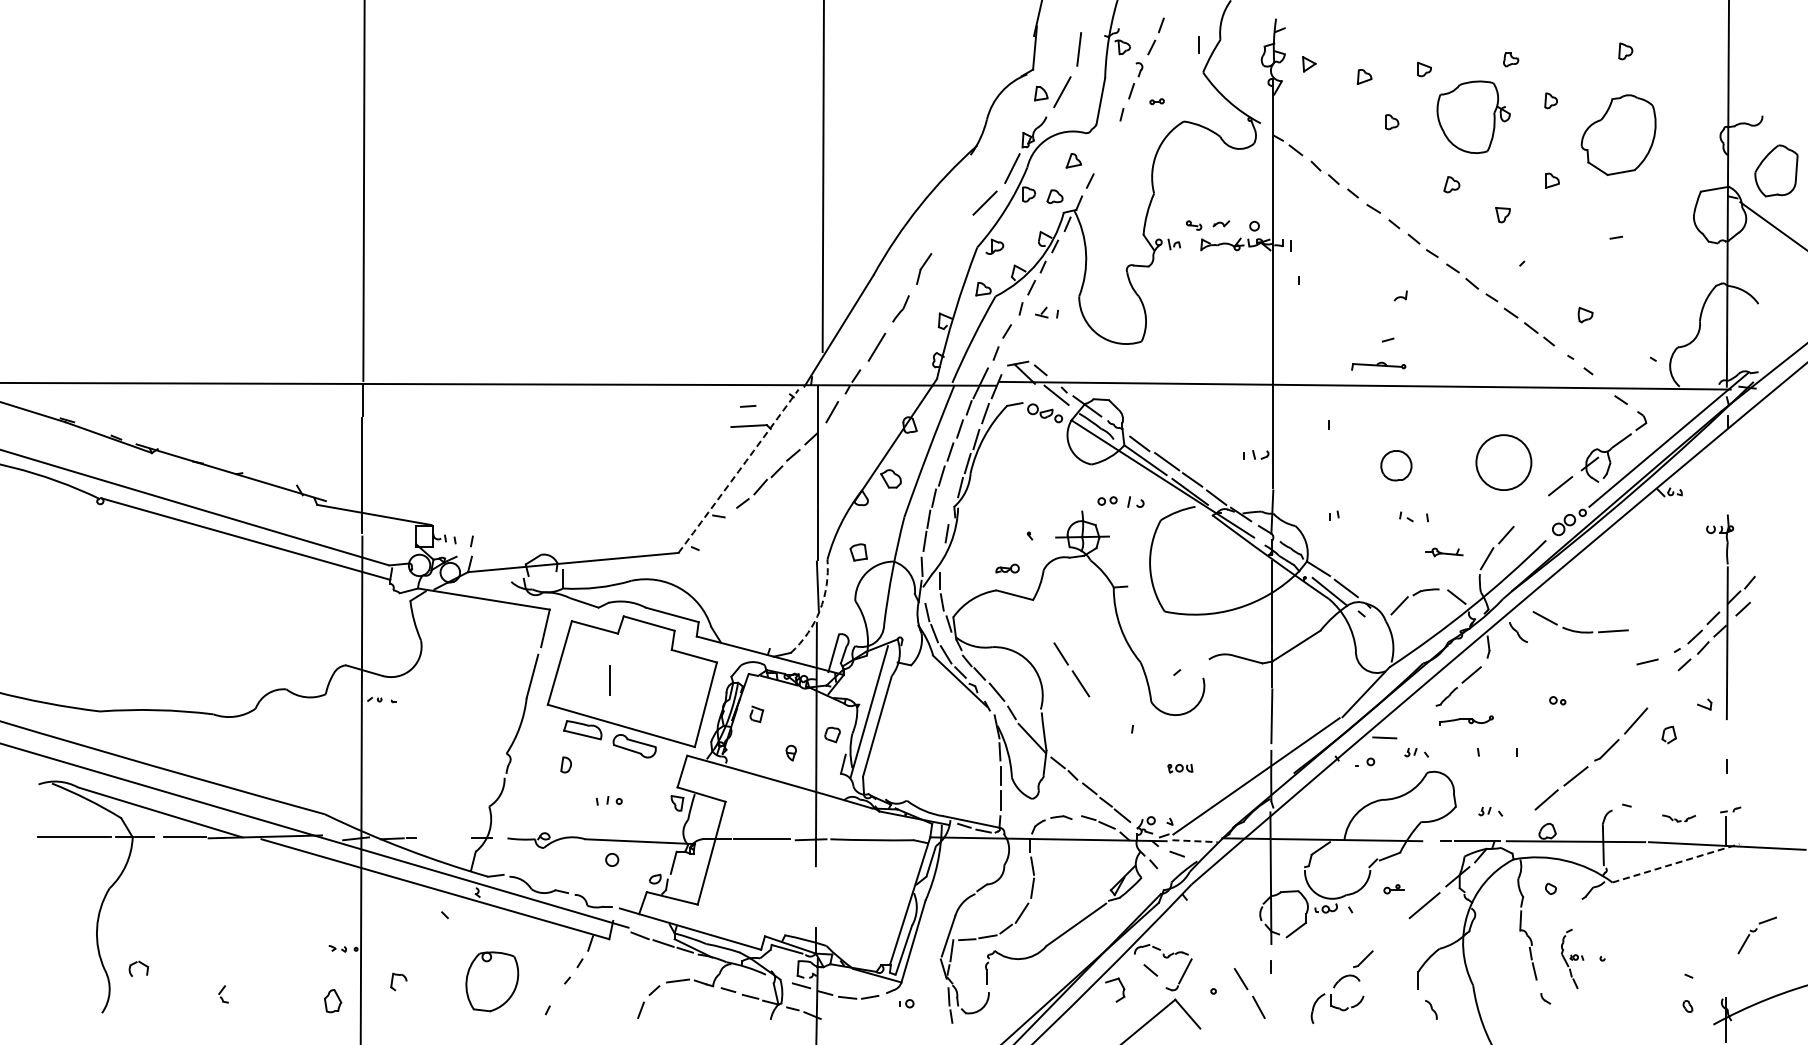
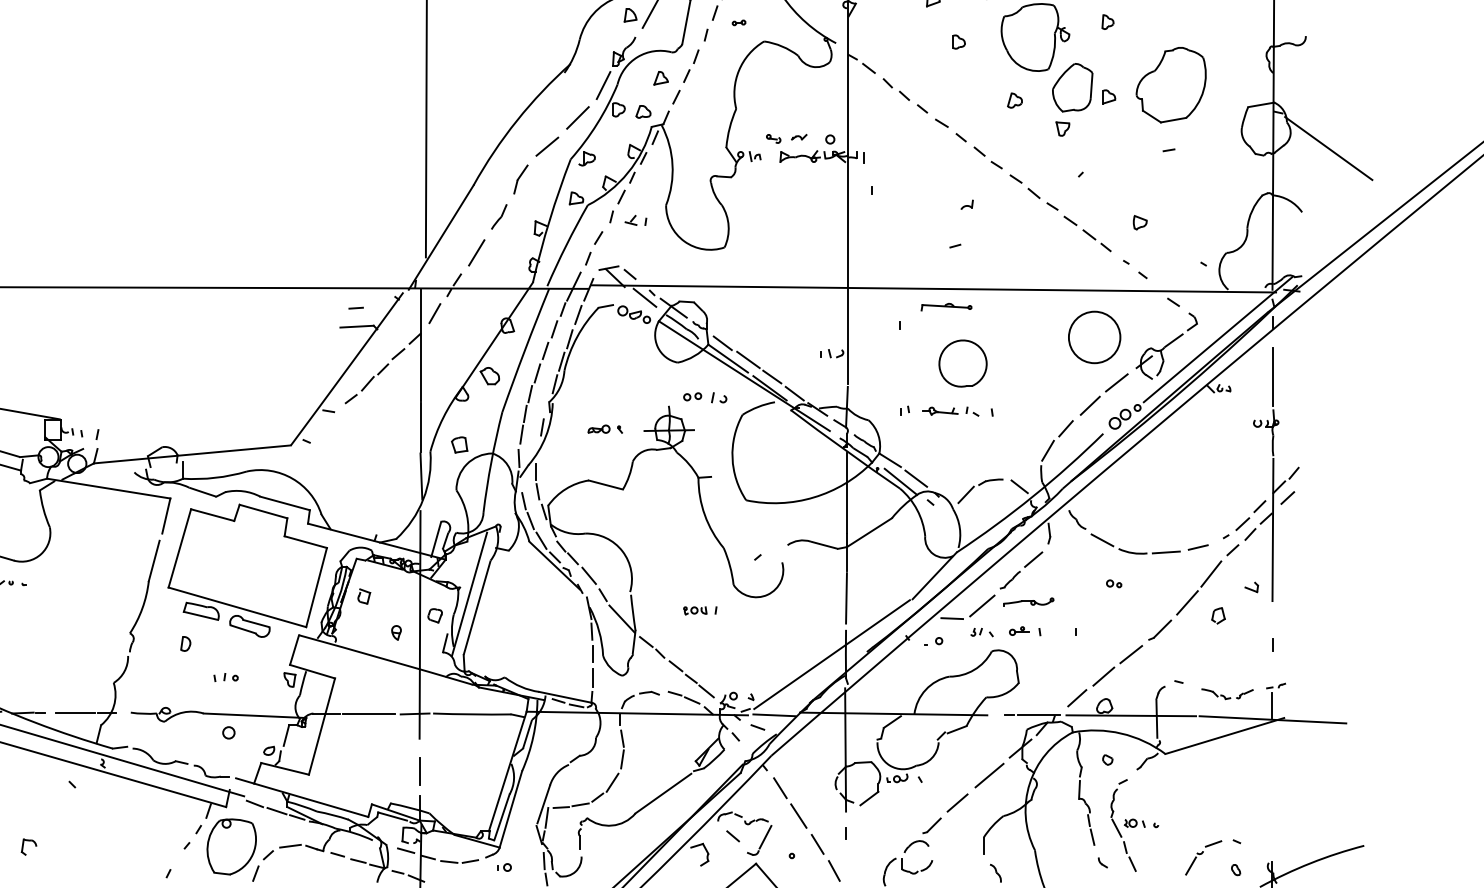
part: (1618, 134) -> (1171, 84), moved
part: (1105, 147) -> (690, 65), added
part: (1776, 170) -> (1072, 87), moved
line: (951, 233) -> (546, 146), added
part: (1378, 365) -> (946, 306), moved
circle: (1503, 462) -> (1094, 337), moved
part: (1396, 465) -> (963, 363), size x1.67
arc: (738, 471) -> (347, 369), dashed -> solid
line: (1727, 479) -> (1273, 376), added
line: (1532, 510) -> (1090, 405), added
part: (1444, 552) -> (940, 411), moved
part: (1007, 568) -> (598, 429), moved
arc: (819, 610) -> (422, 499), dashed -> solid
part: (1577, 630) -> (1132, 551), moved
line: (1072, 670) -> (790, 803), moved
line: (609, 680) -> (419, 770), moved
line: (1661, 689) -> (1211, 573), added
line: (1416, 724) -> (981, 606), added
part: (1180, 768) -> (695, 610), moved
part: (1490, 811) -> (1051, 687), removed
part: (1678, 818) -> (1227, 694), size x1.67
line: (1517, 822) -> (1076, 697), added
line: (448, 838) -> (75, 712), added
line: (1195, 841) -> (774, 715), dashed -> solid
line: (1676, 863) -> (1225, 736), dashed -> solid
part: (1393, 889) -> (1018, 631), moved
line: (1390, 934) -> (957, 802), added
part: (1756, 935) -> (1202, 857), moved
part: (1572, 958) -> (1127, 825), size x1.67
part: (492, 981) -> (231, 846), moved

